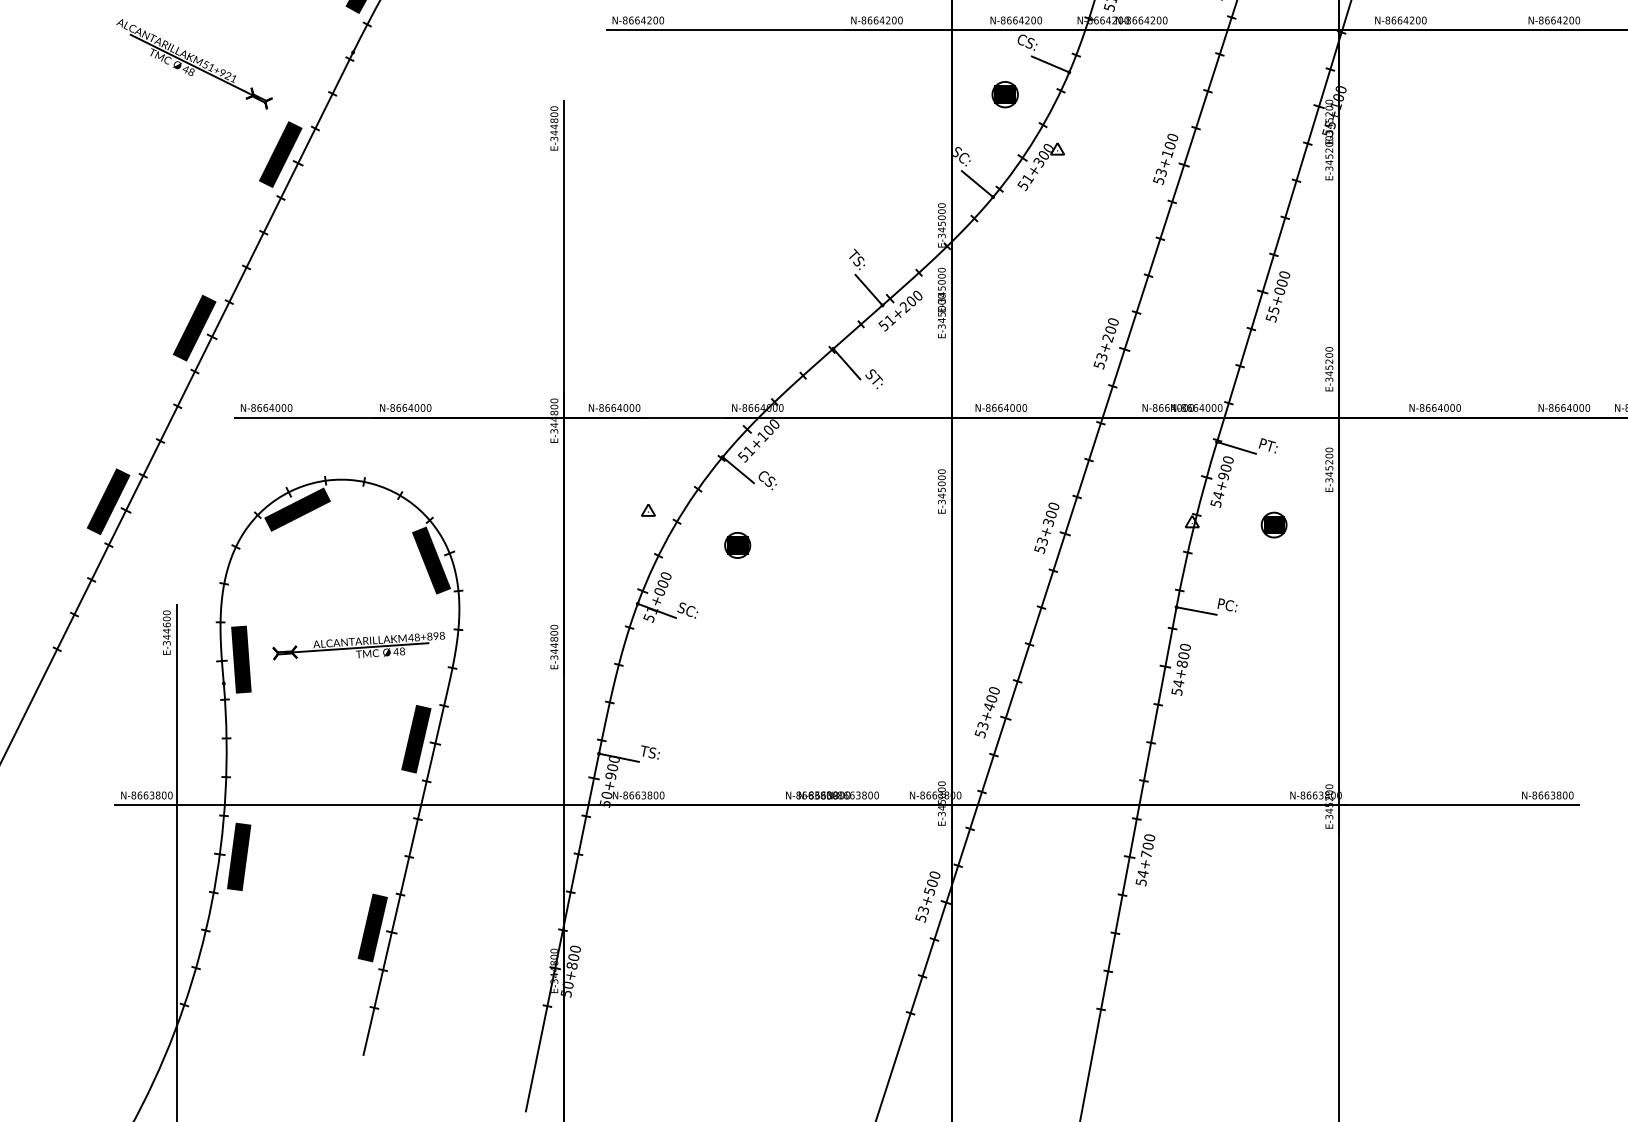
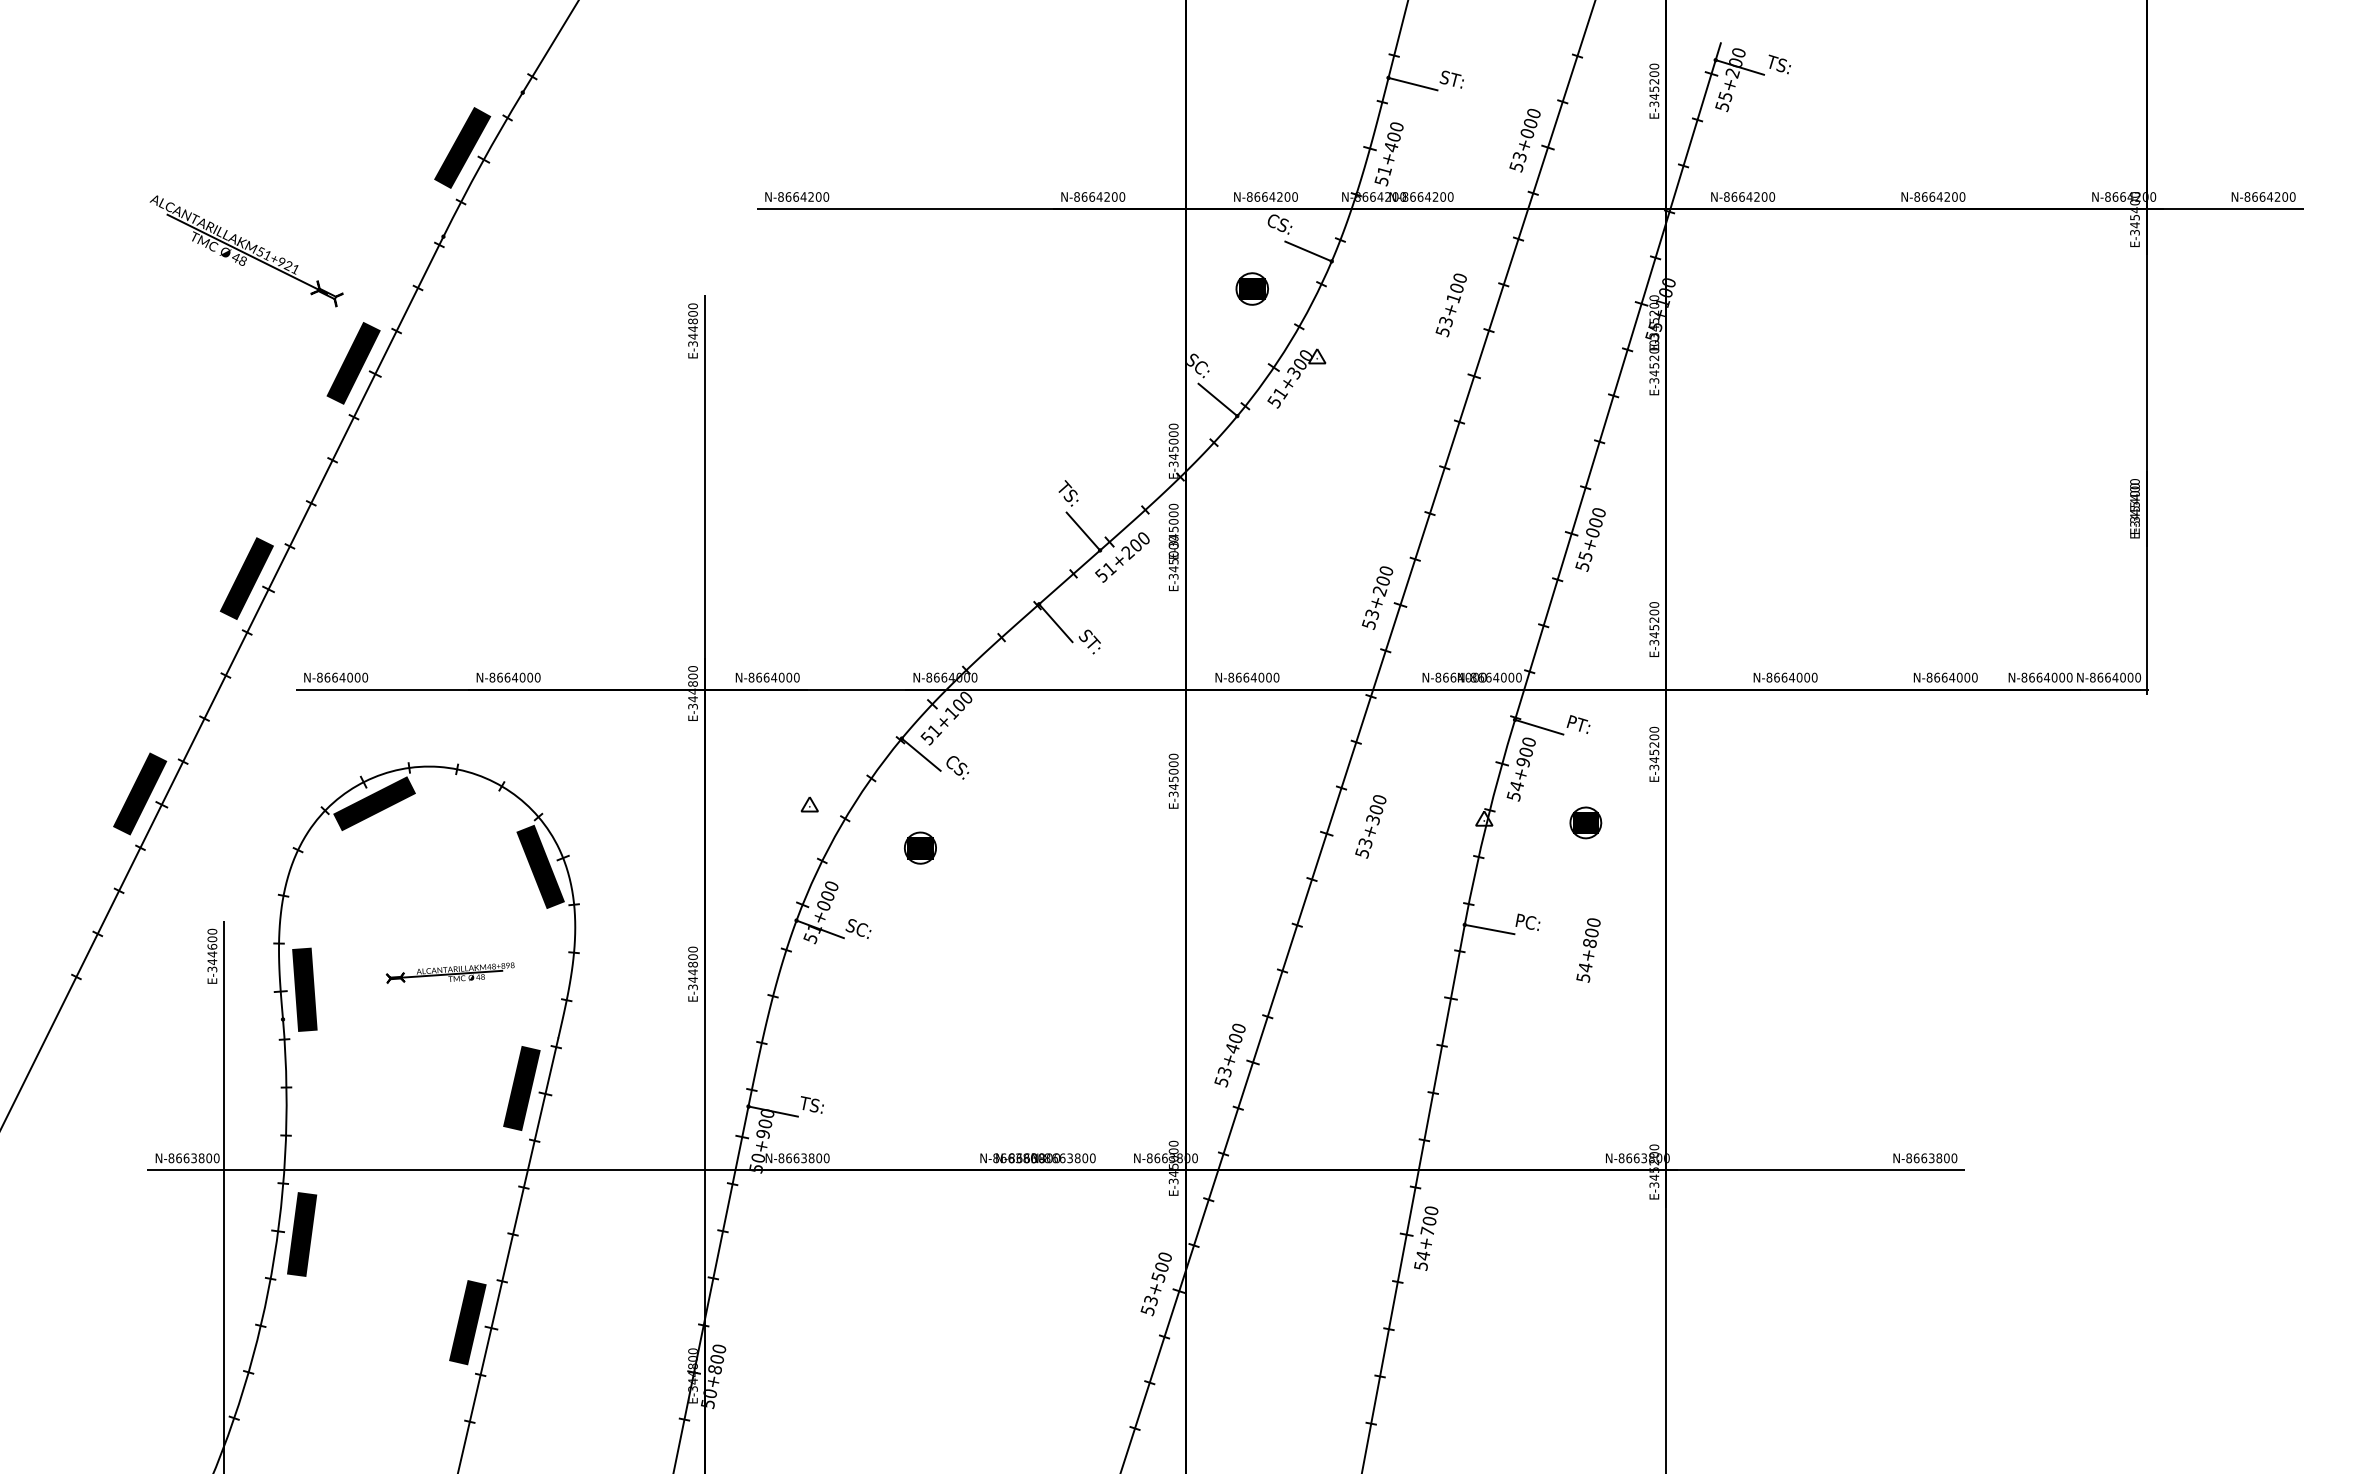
text: (1165, 159) -> (1450, 305), moved
text: (1046, 527) -> (1370, 826), moved
part: (358, 645) -> (450, 972), size x0.6
text: (1181, 669) -> (1588, 950), moved

